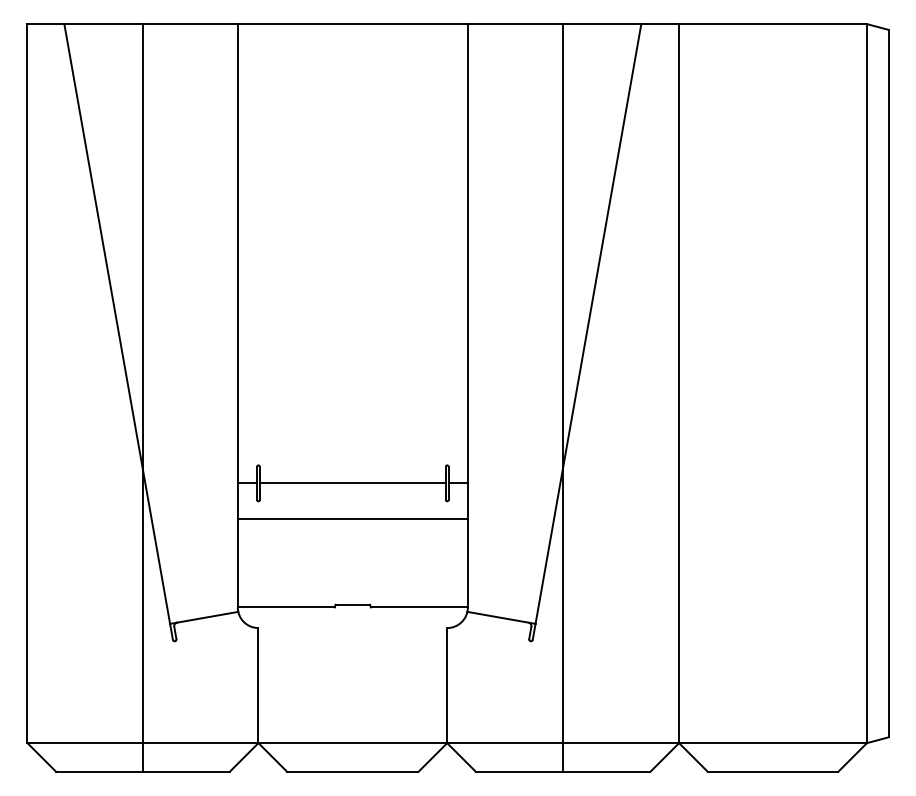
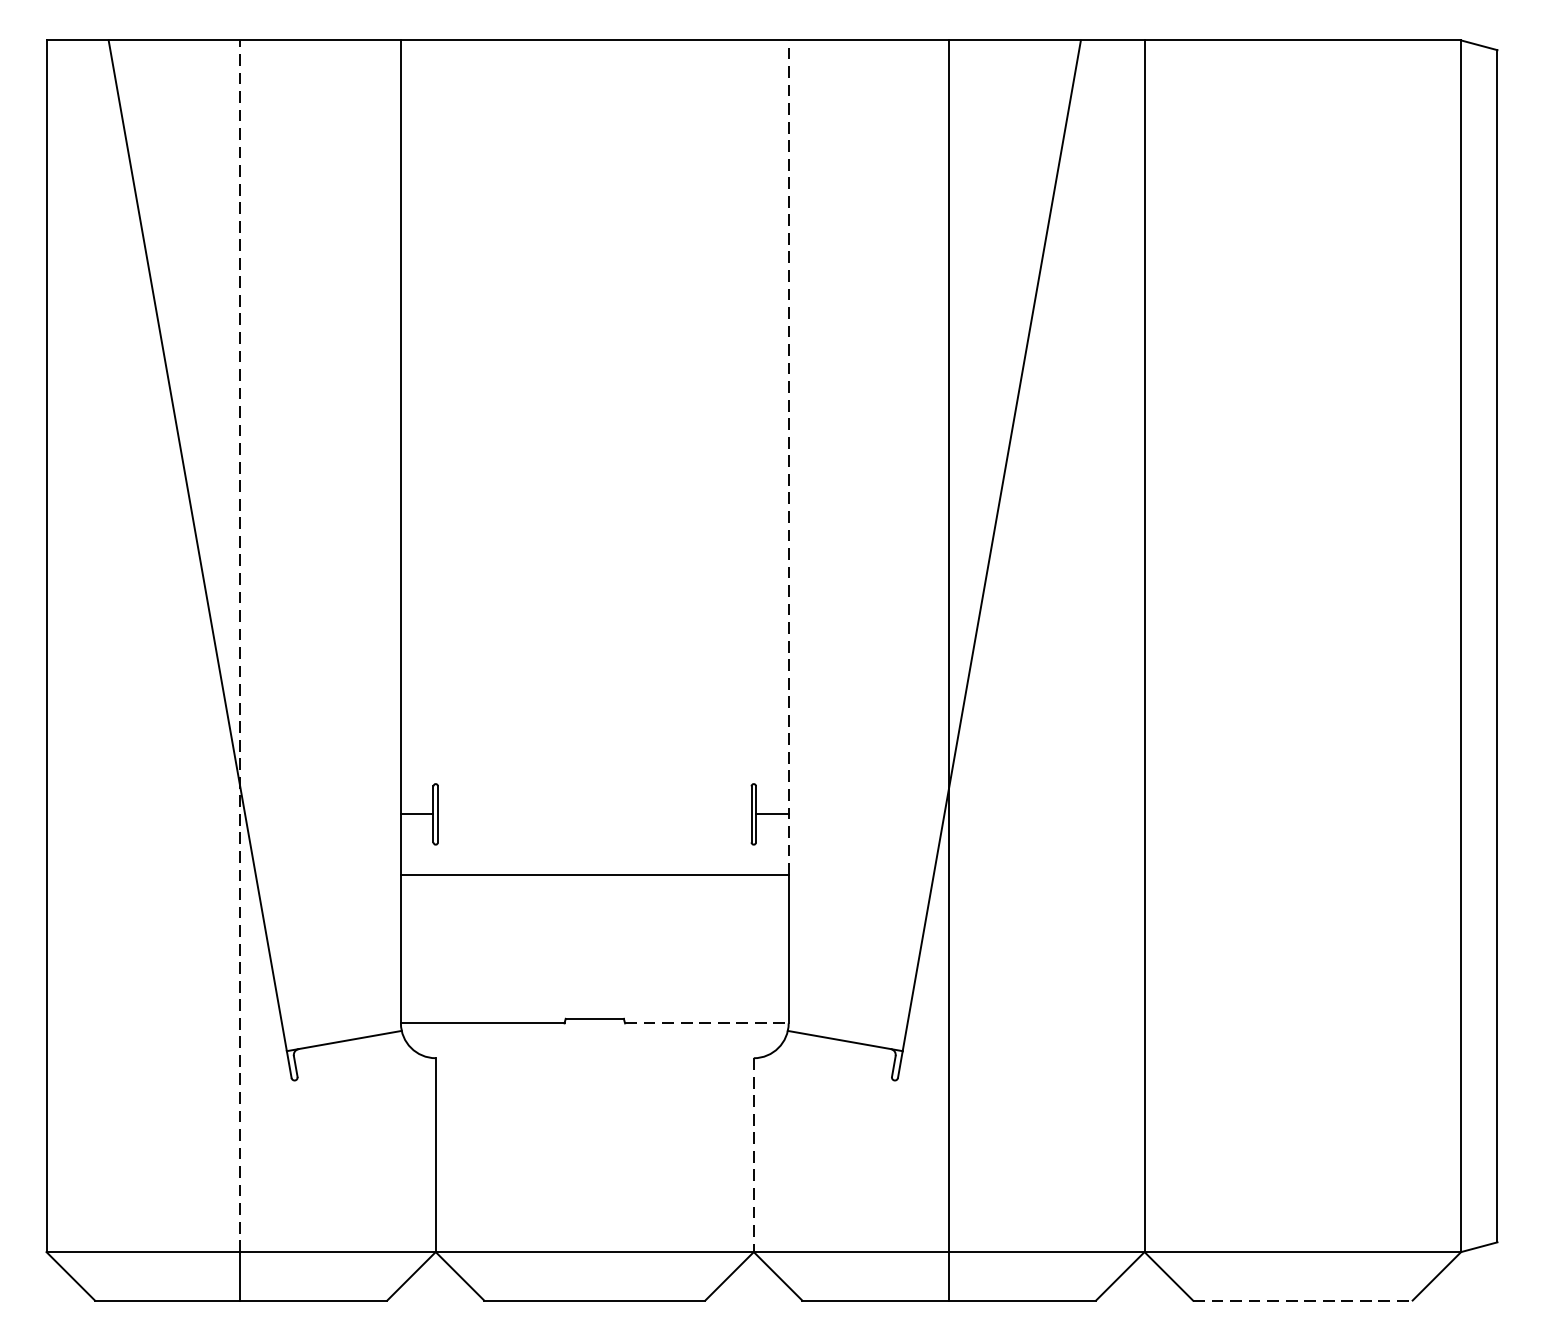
line: (467, 271) -> (788, 457), solid -> dashed
line: (142, 383) -> (240, 646), solid -> dashed
line: (352, 483) -> (594, 814), removed
line: (419, 607) -> (707, 1023), solid -> dashed
line: (447, 685) -> (754, 1154), solid -> dashed
line: (773, 771) -> (1303, 1299), solid -> dashed

